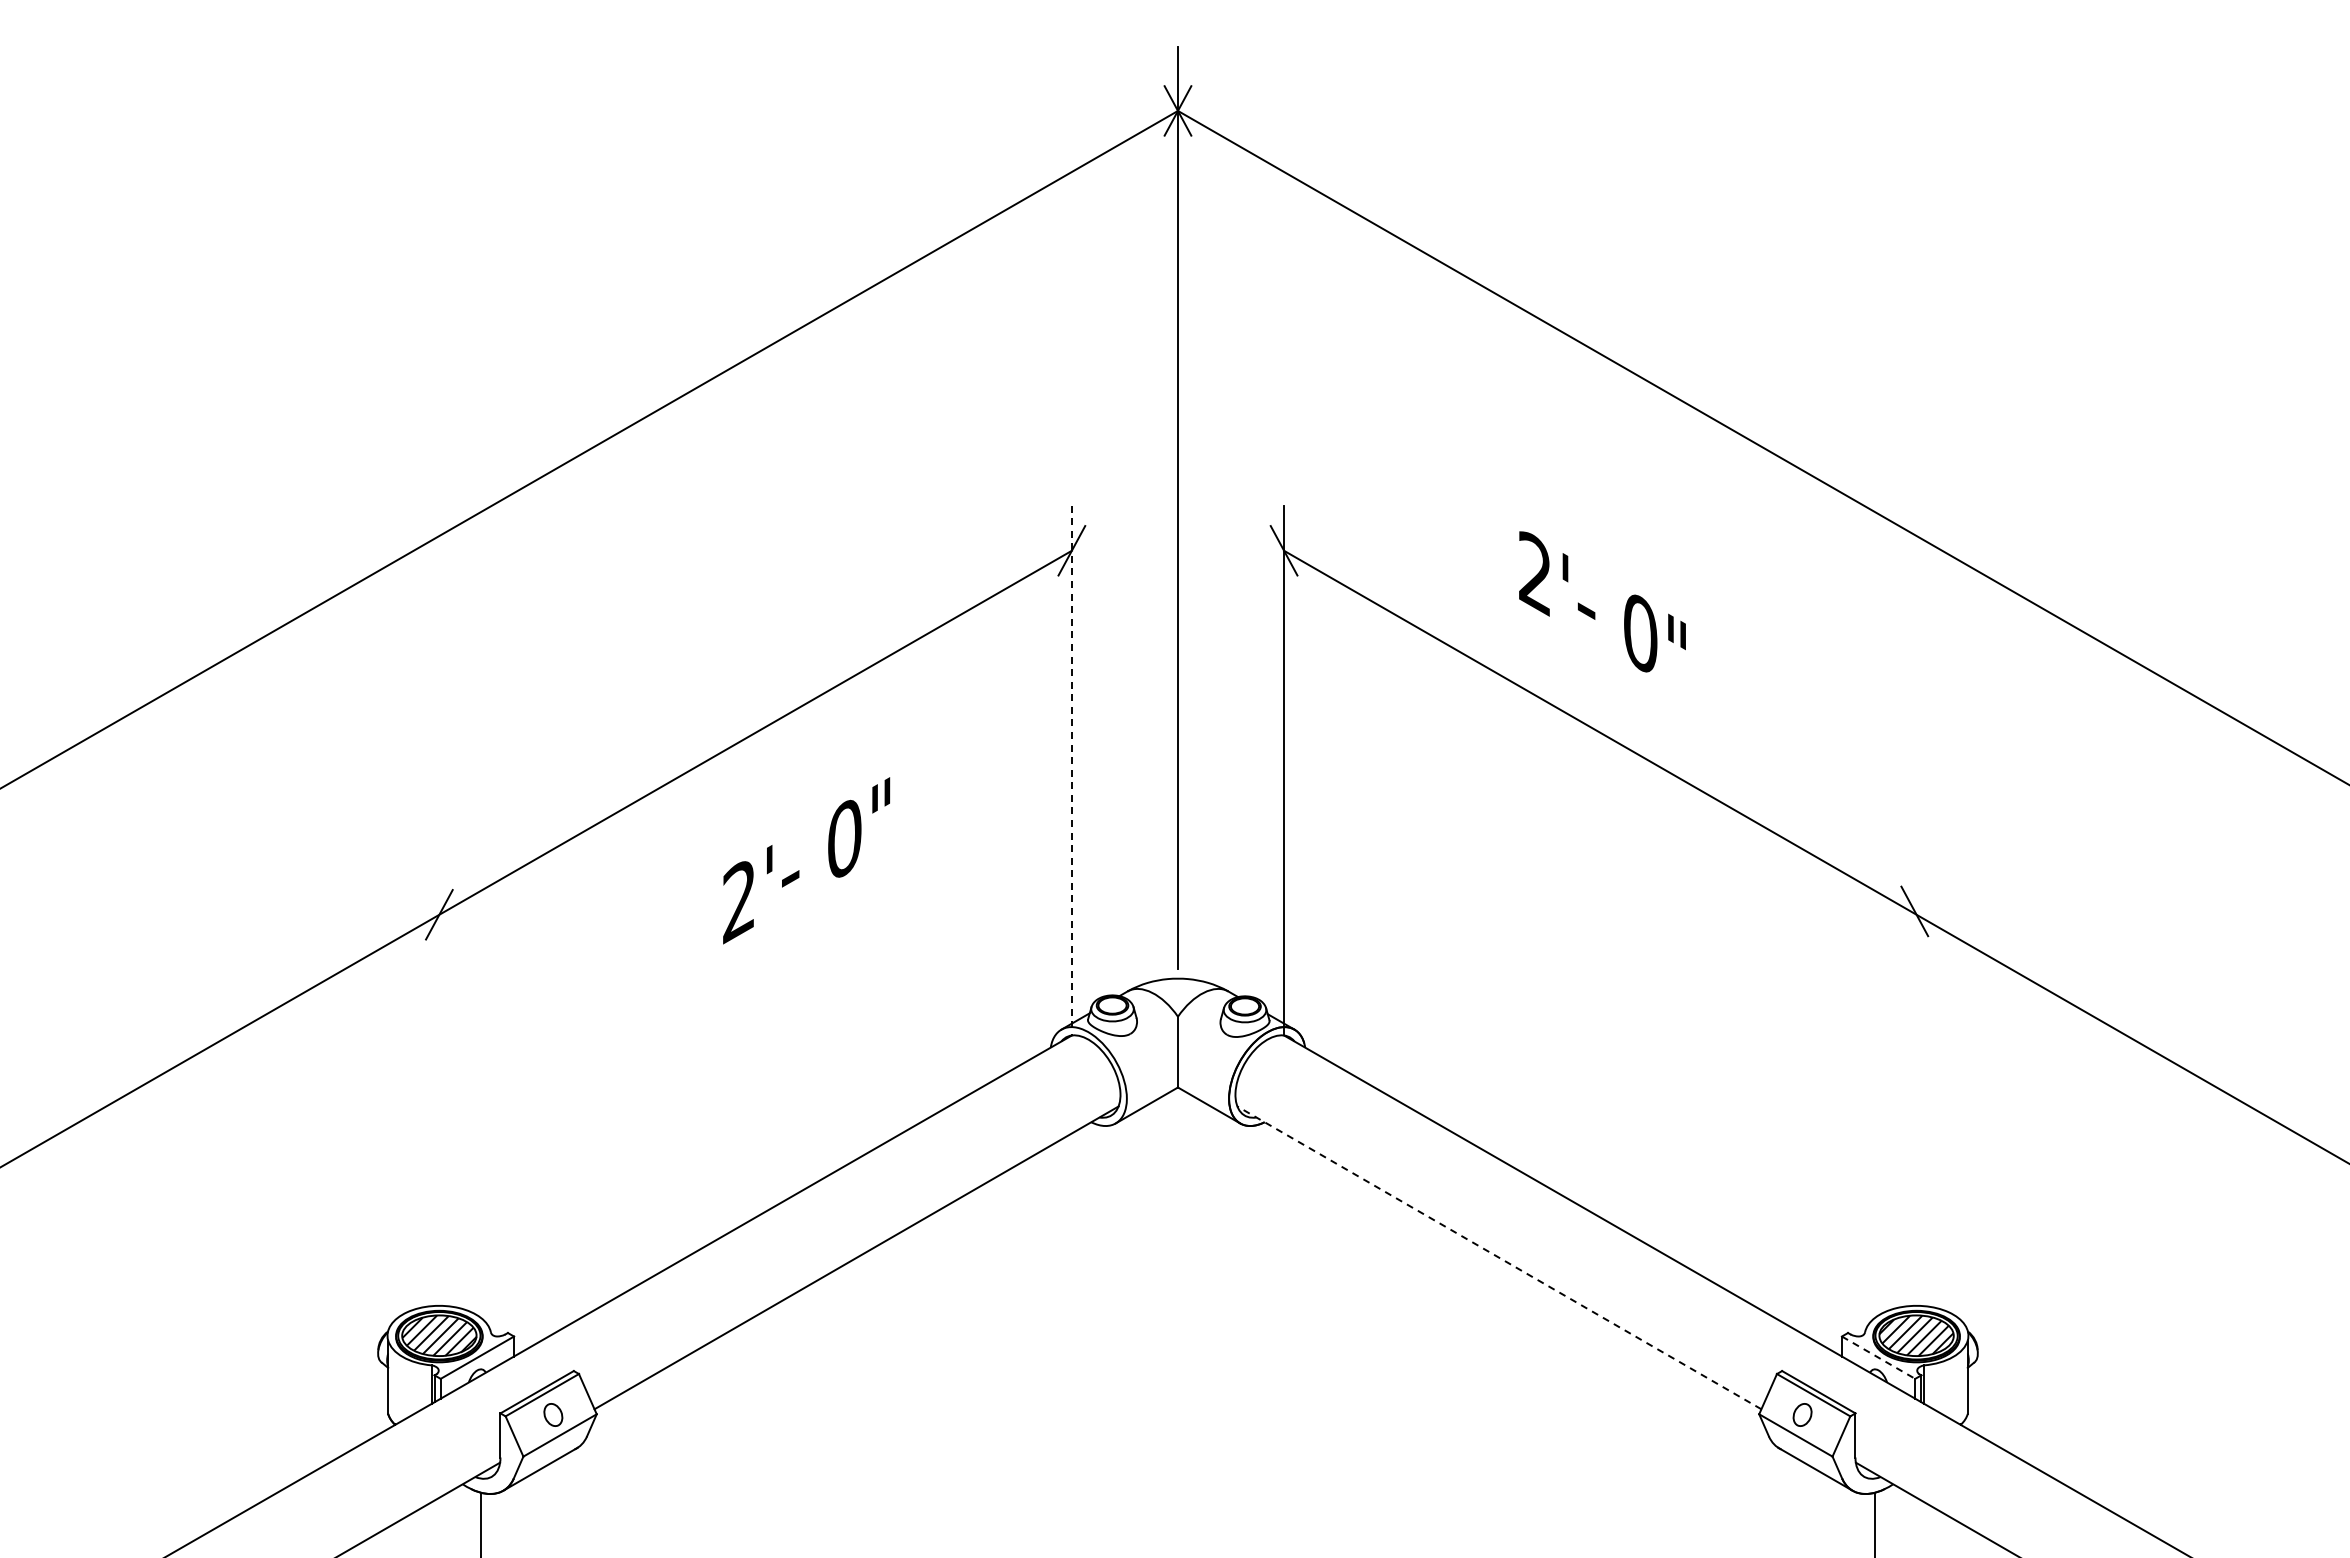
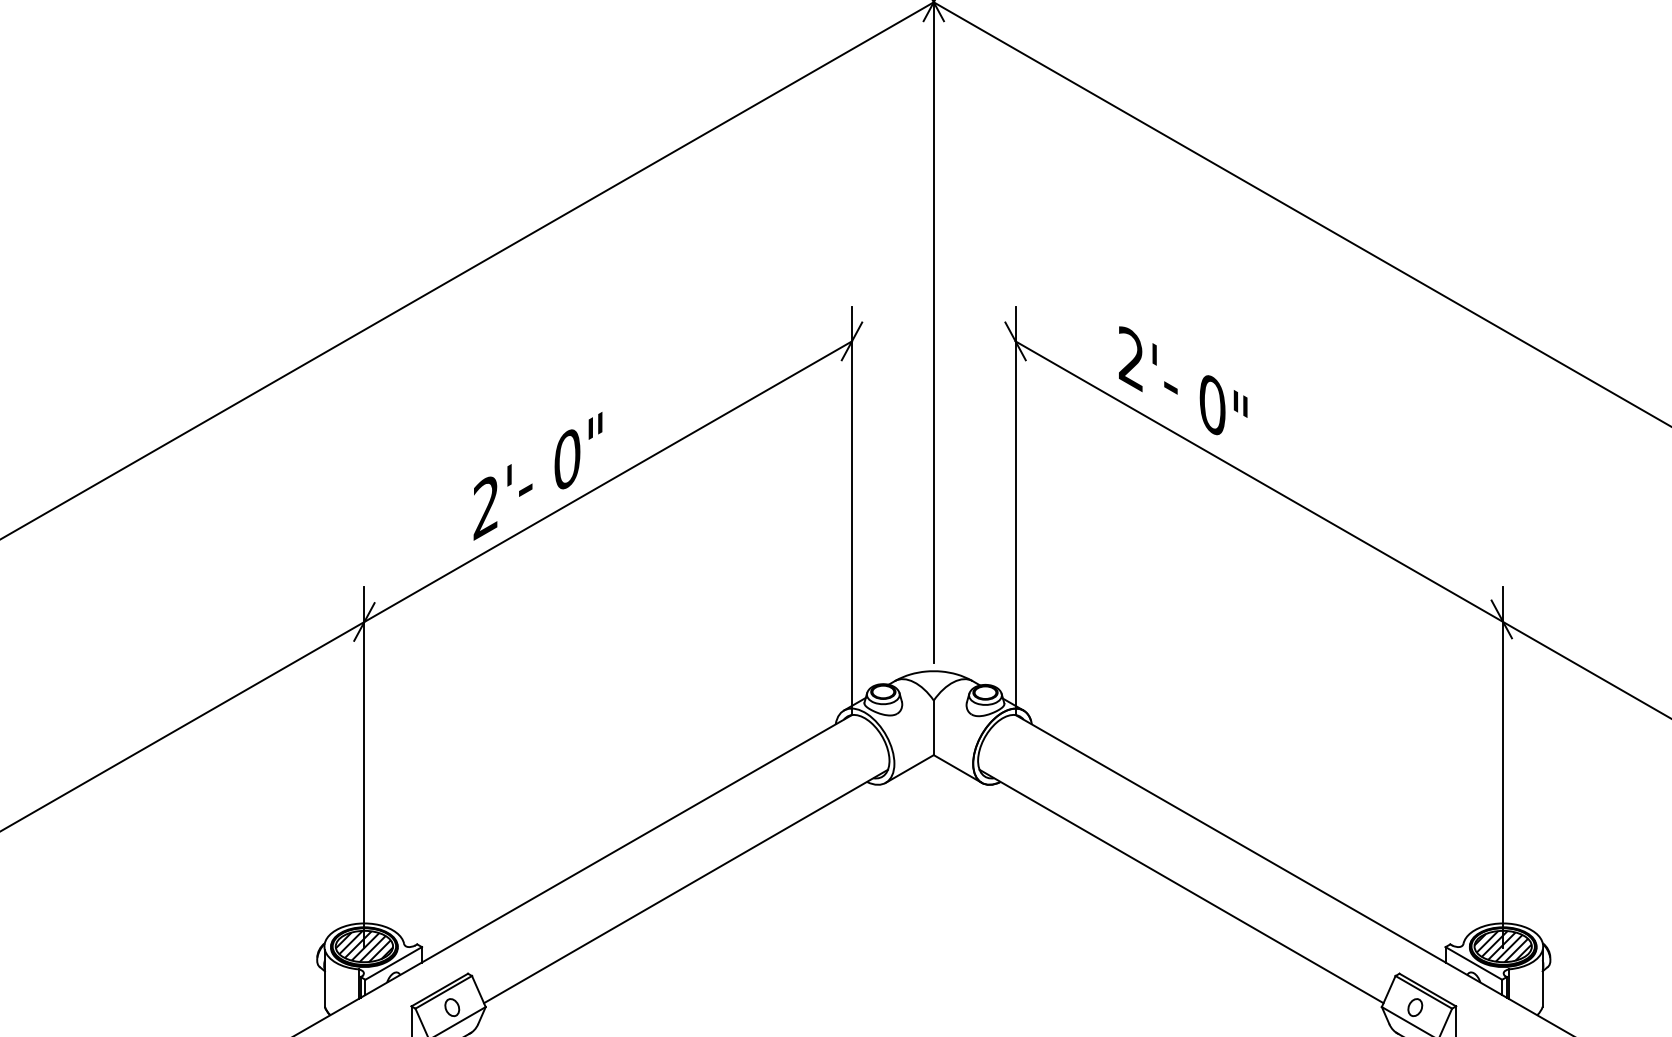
text: (1602, 601) -> (1183, 380), moved
line: (1071, 770) -> (851, 510), dashed -> solid
text: (806, 860) -> (537, 476), moved
line: (439, 1103) -> (364, 767), added
line: (1916, 1103) -> (1503, 767), added
line: (1499, 1257) -> (1181, 886), dashed -> solid
line: (1879, 1357) -> (1474, 963), dashed -> solid

